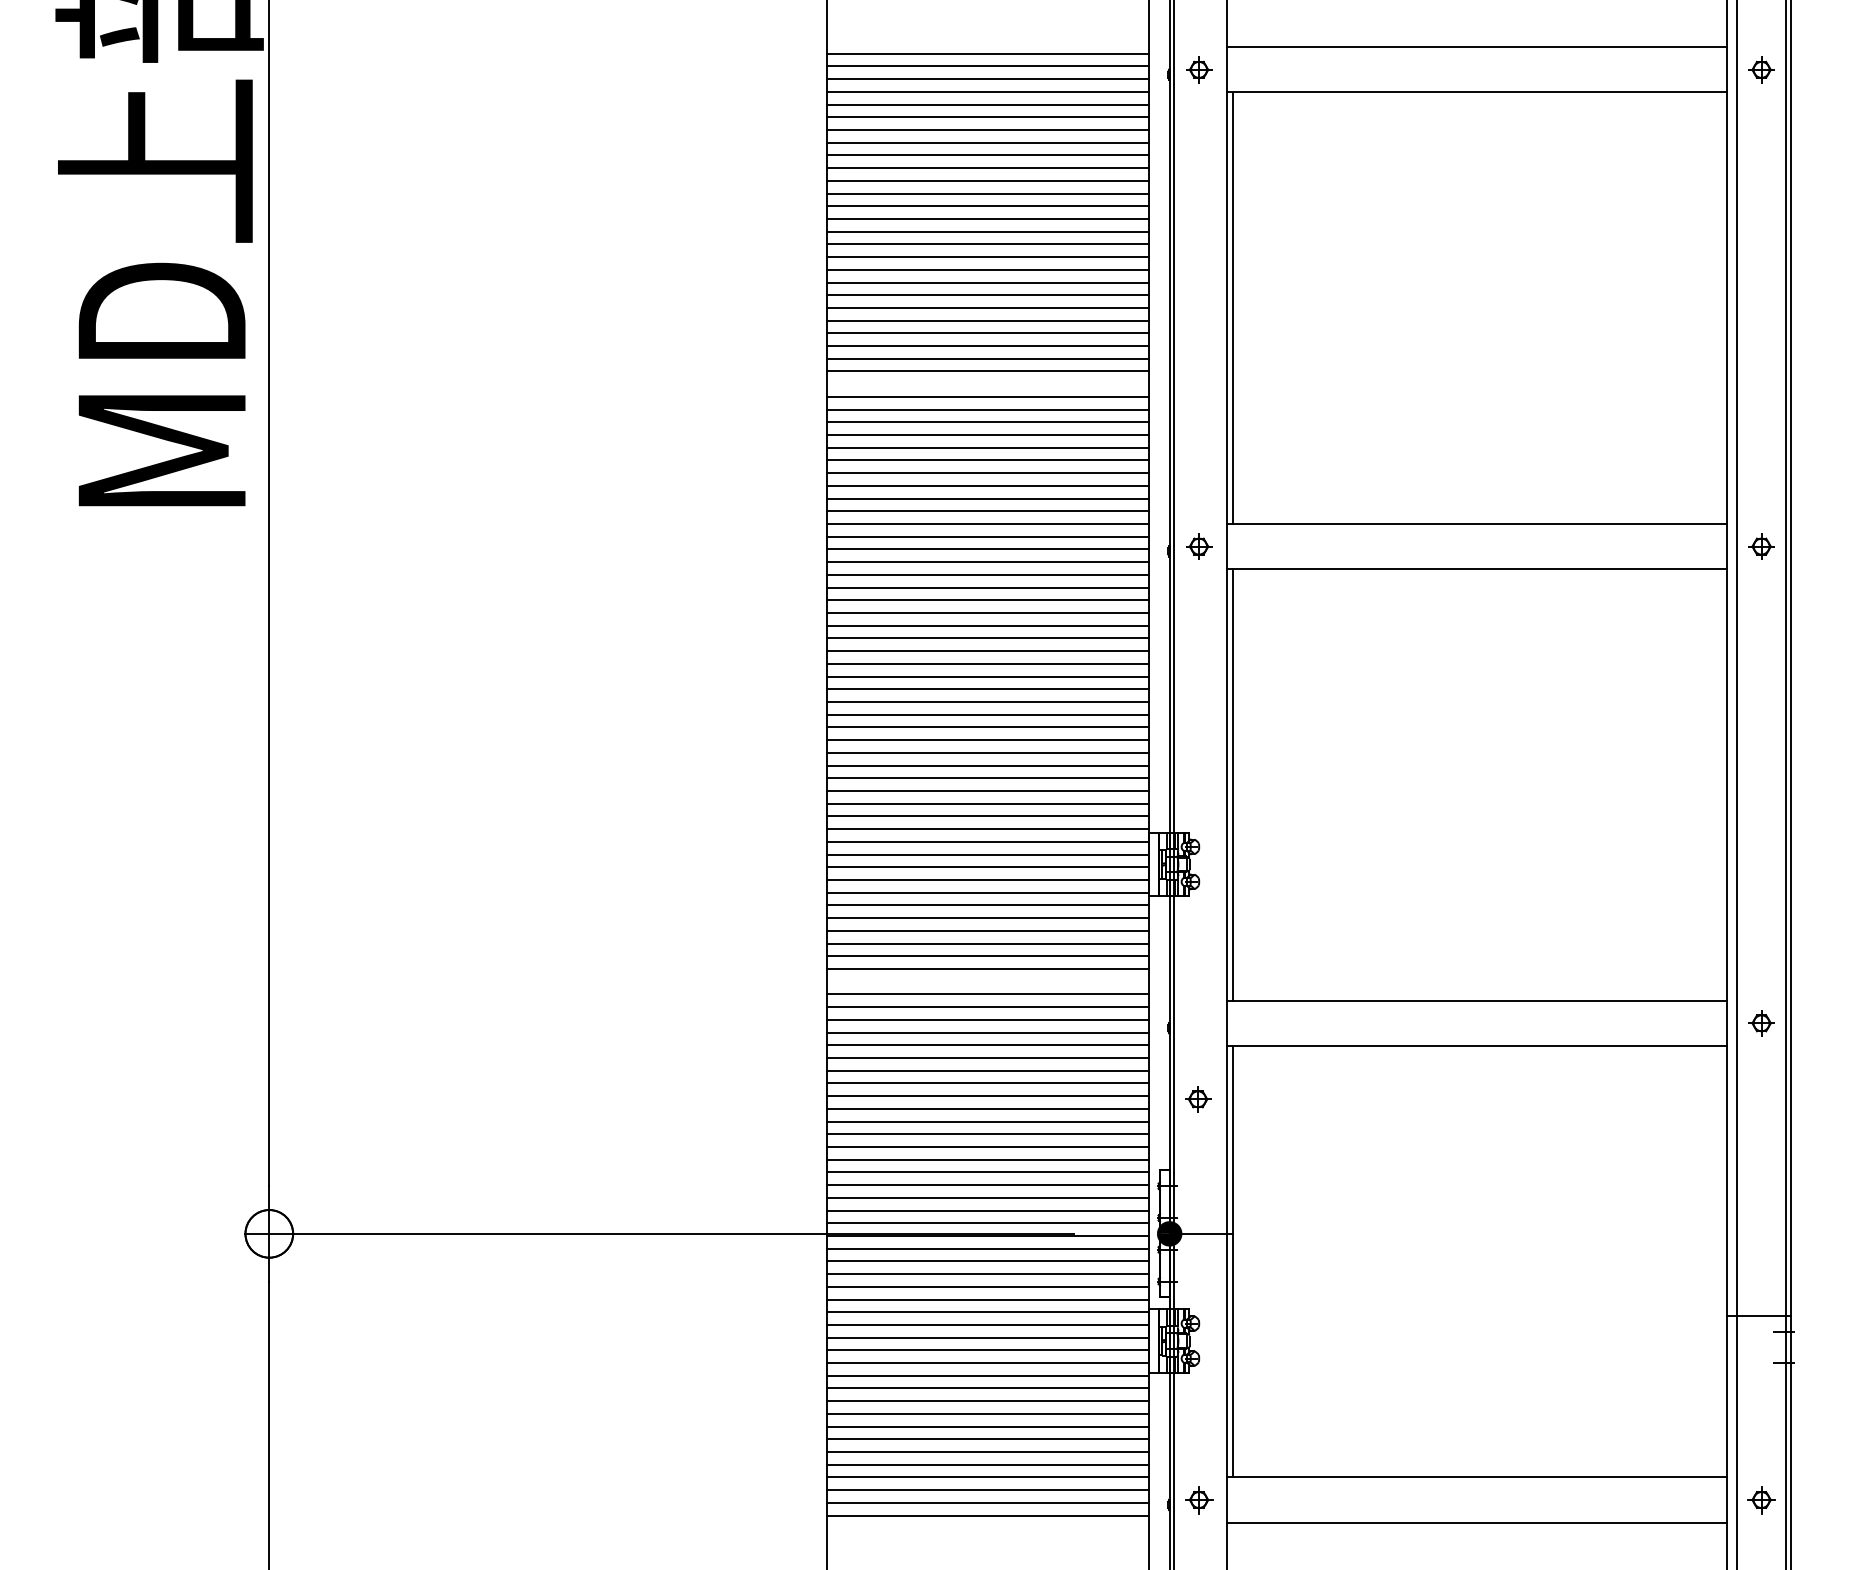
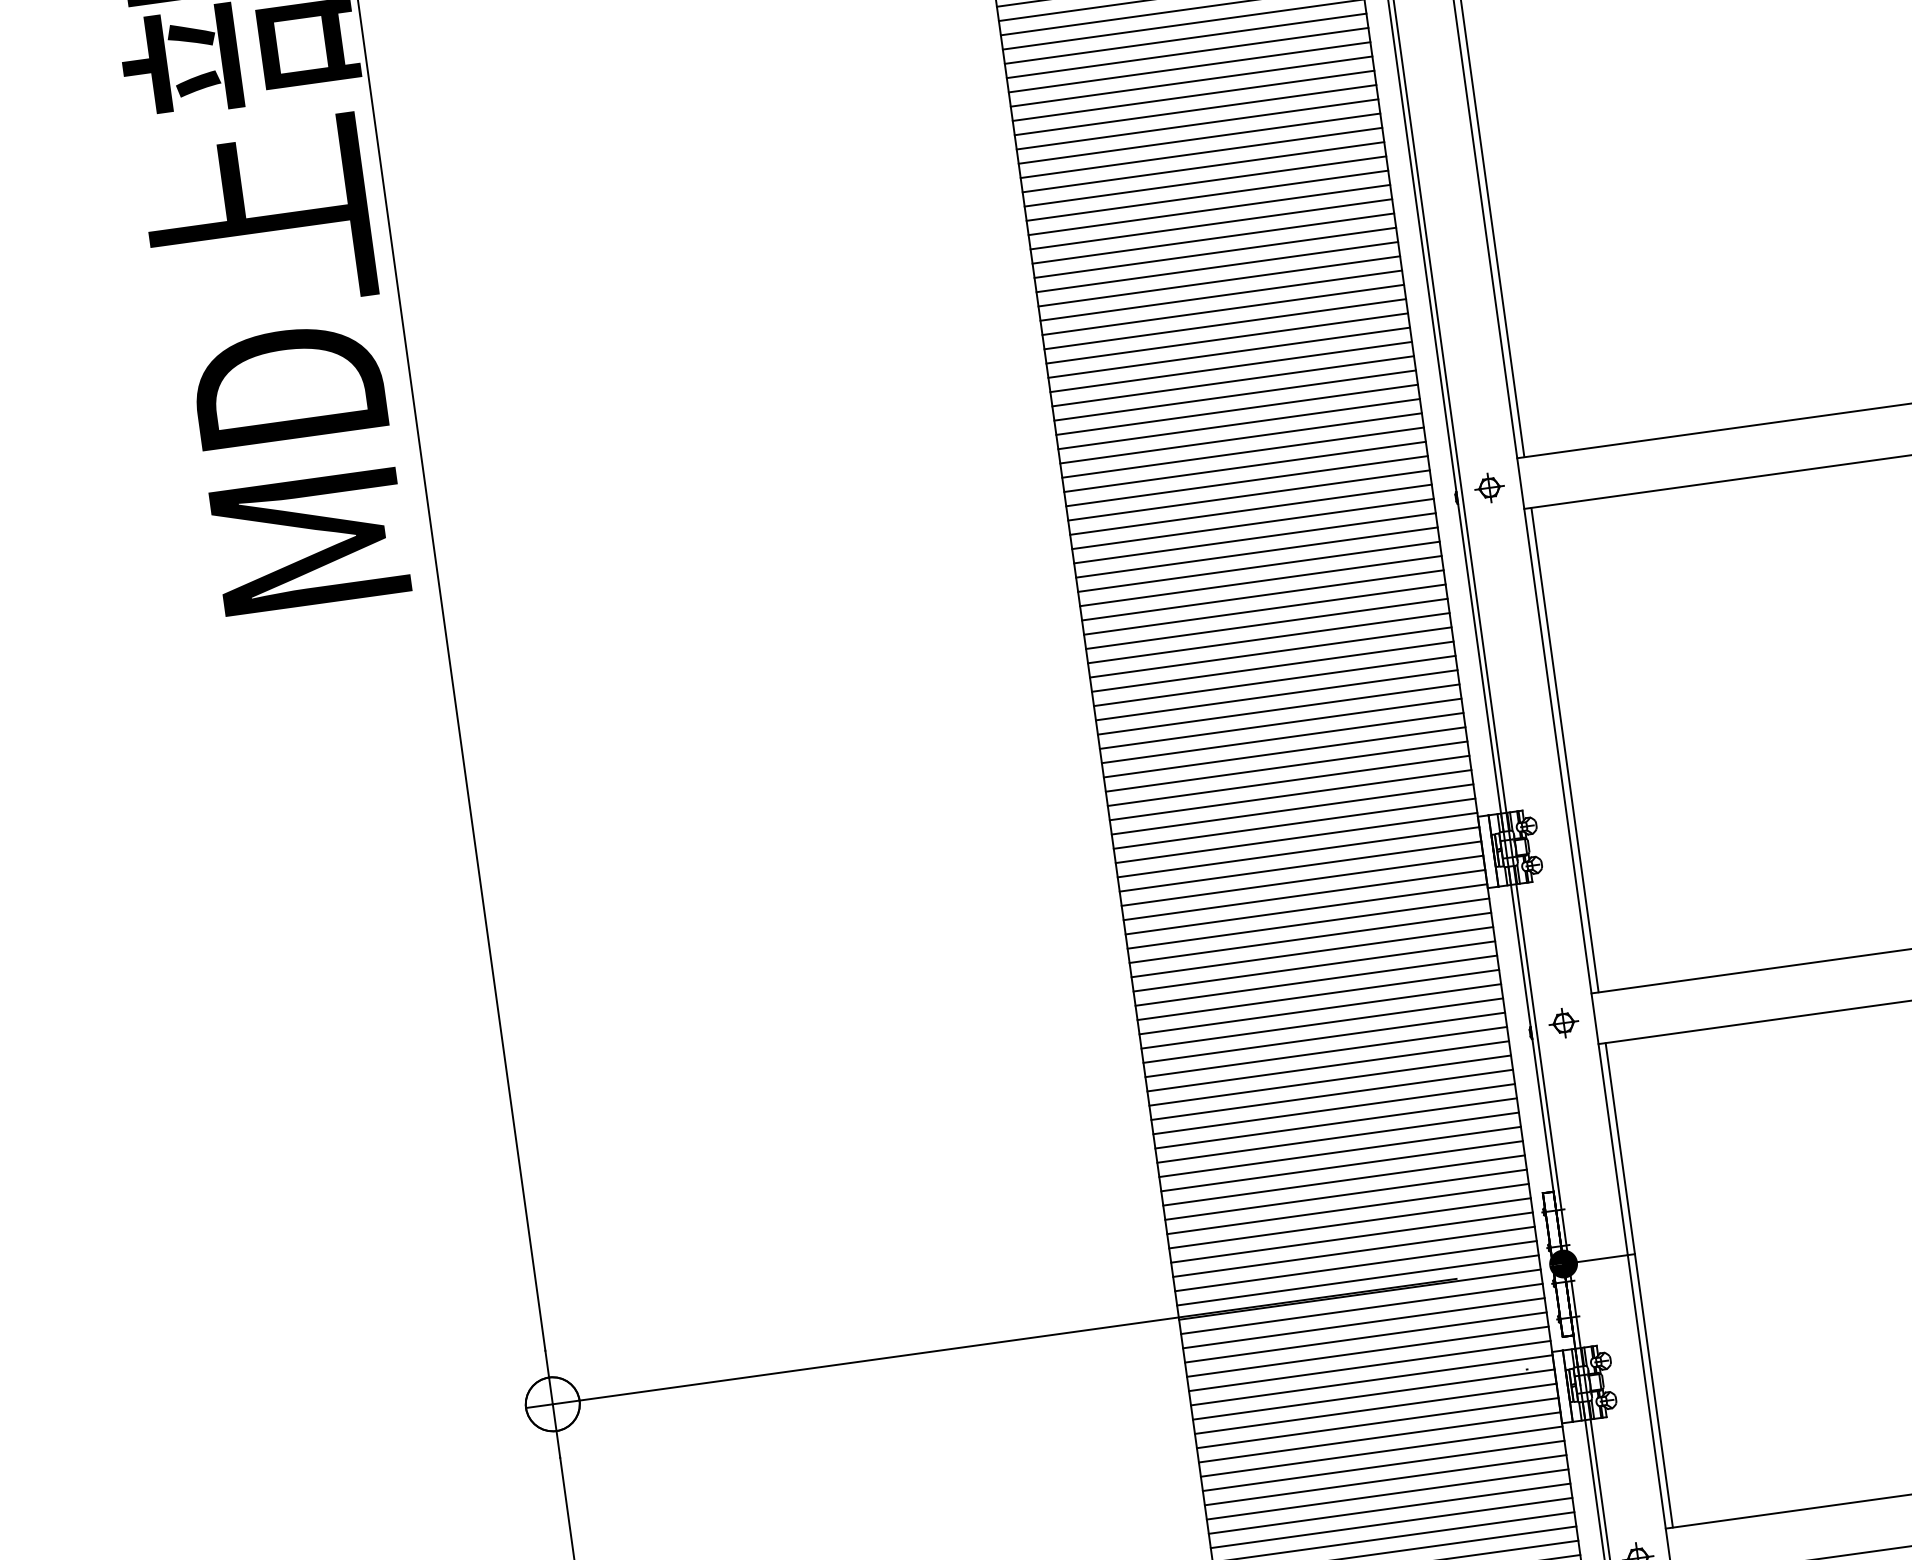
line: (987, 384) -> (1226, 338), added
line: (987, 981) -> (1319, 1009), added
part: (1198, 1099) -> (1564, 1023), moved

